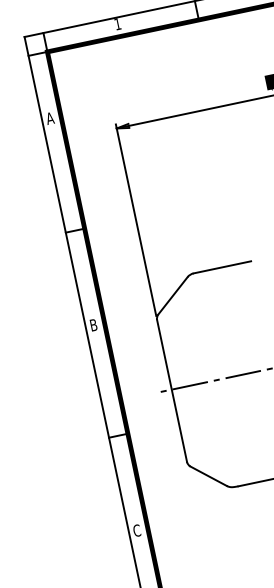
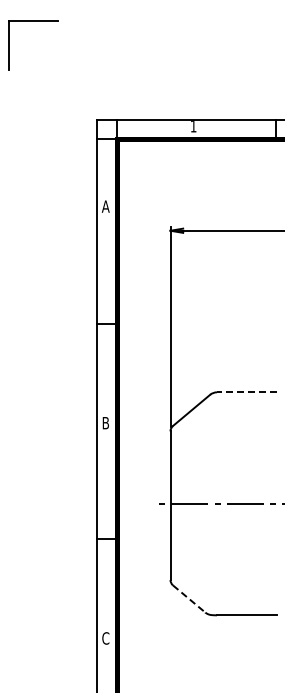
line: (221, 267) -> (246, 392), solid -> dashed
line: (209, 476) -> (189, 599), solid -> dashed

